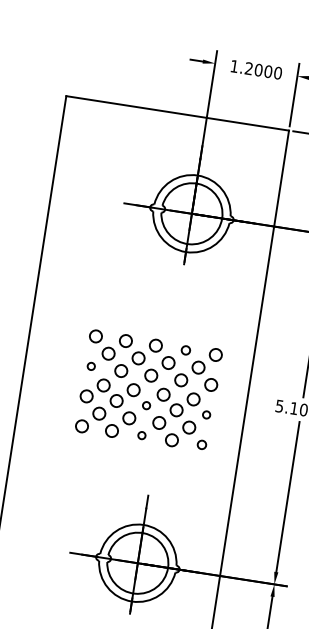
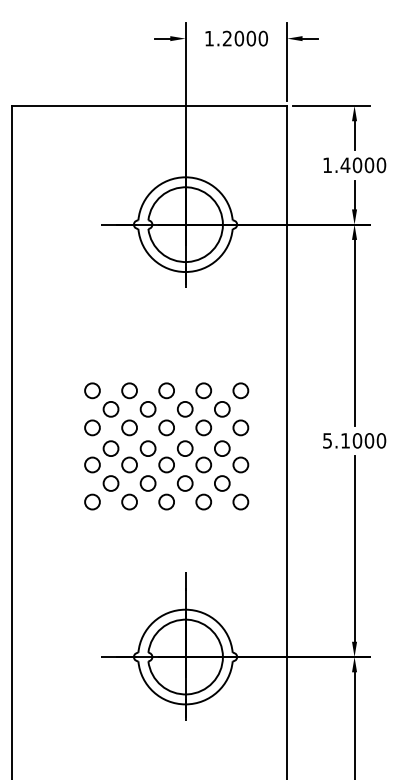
circle: (185, 350) -> (203, 390), size x1.43
circle: (91, 366) -> (92, 427), size x1.67
circle: (146, 405) -> (166, 464), size x1.67
circle: (206, 414) -> (240, 464), size x1.67
circle: (141, 435) -> (166, 501), size x1.67
circle: (201, 444) -> (240, 501), size x1.43

